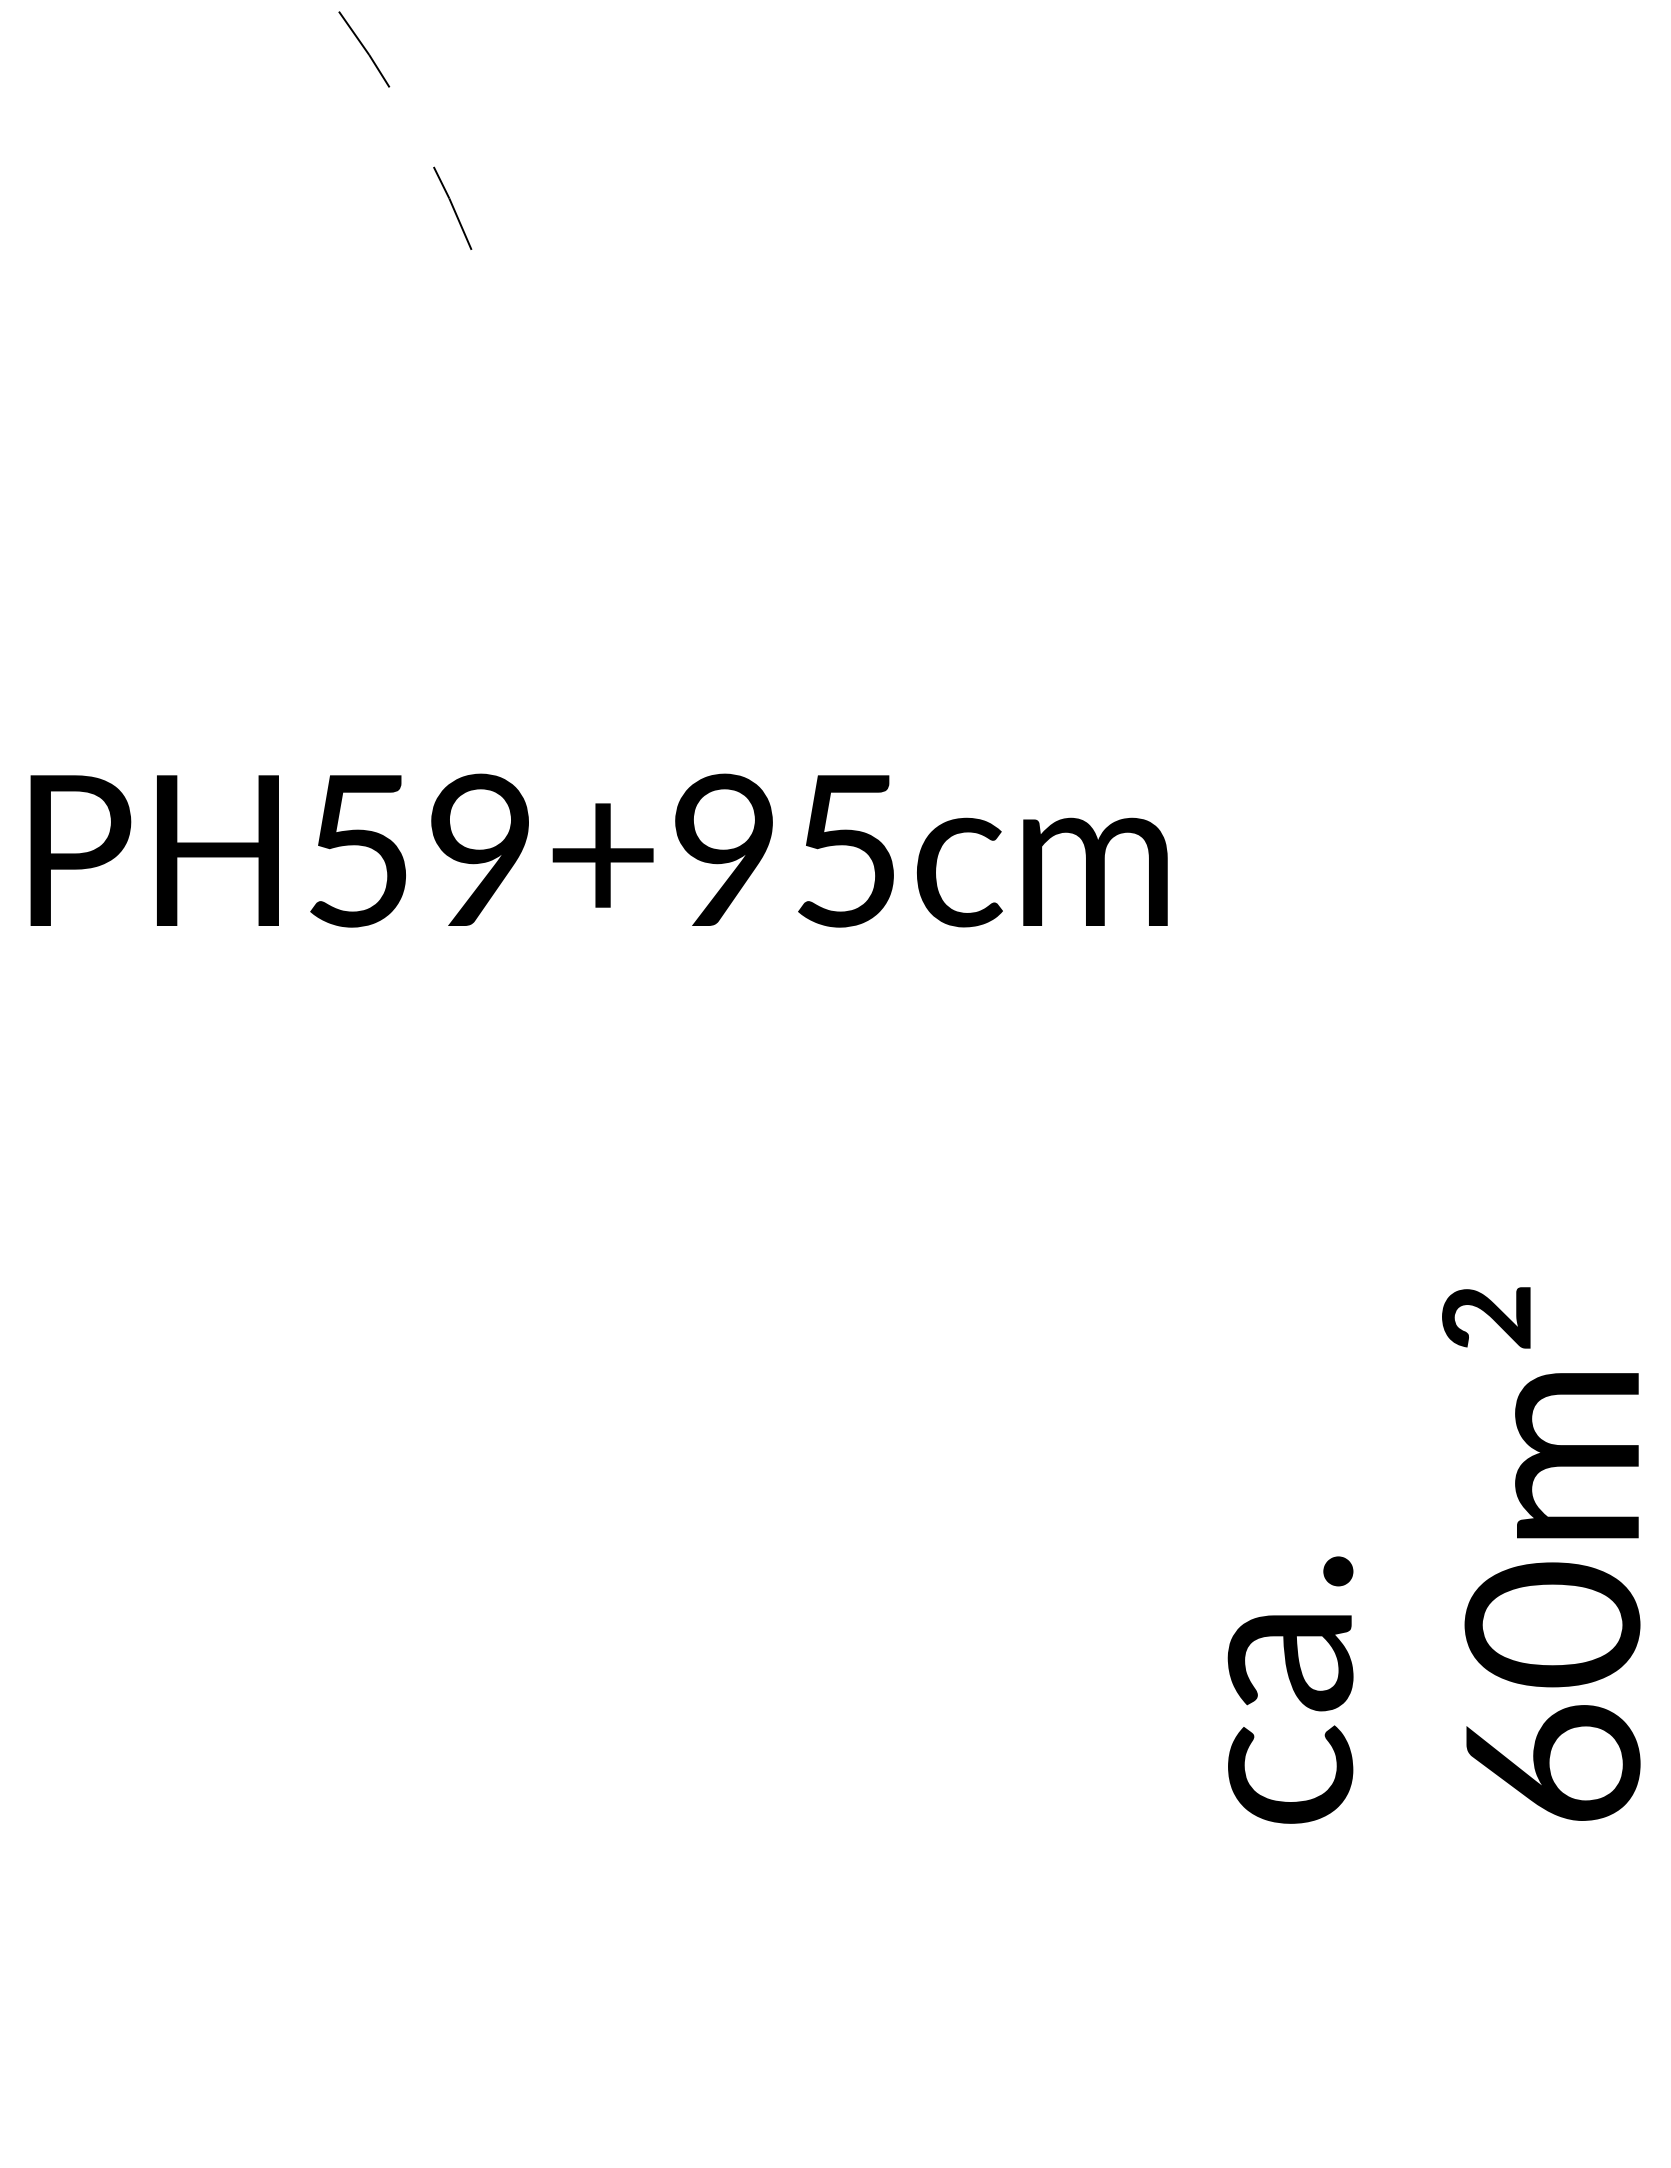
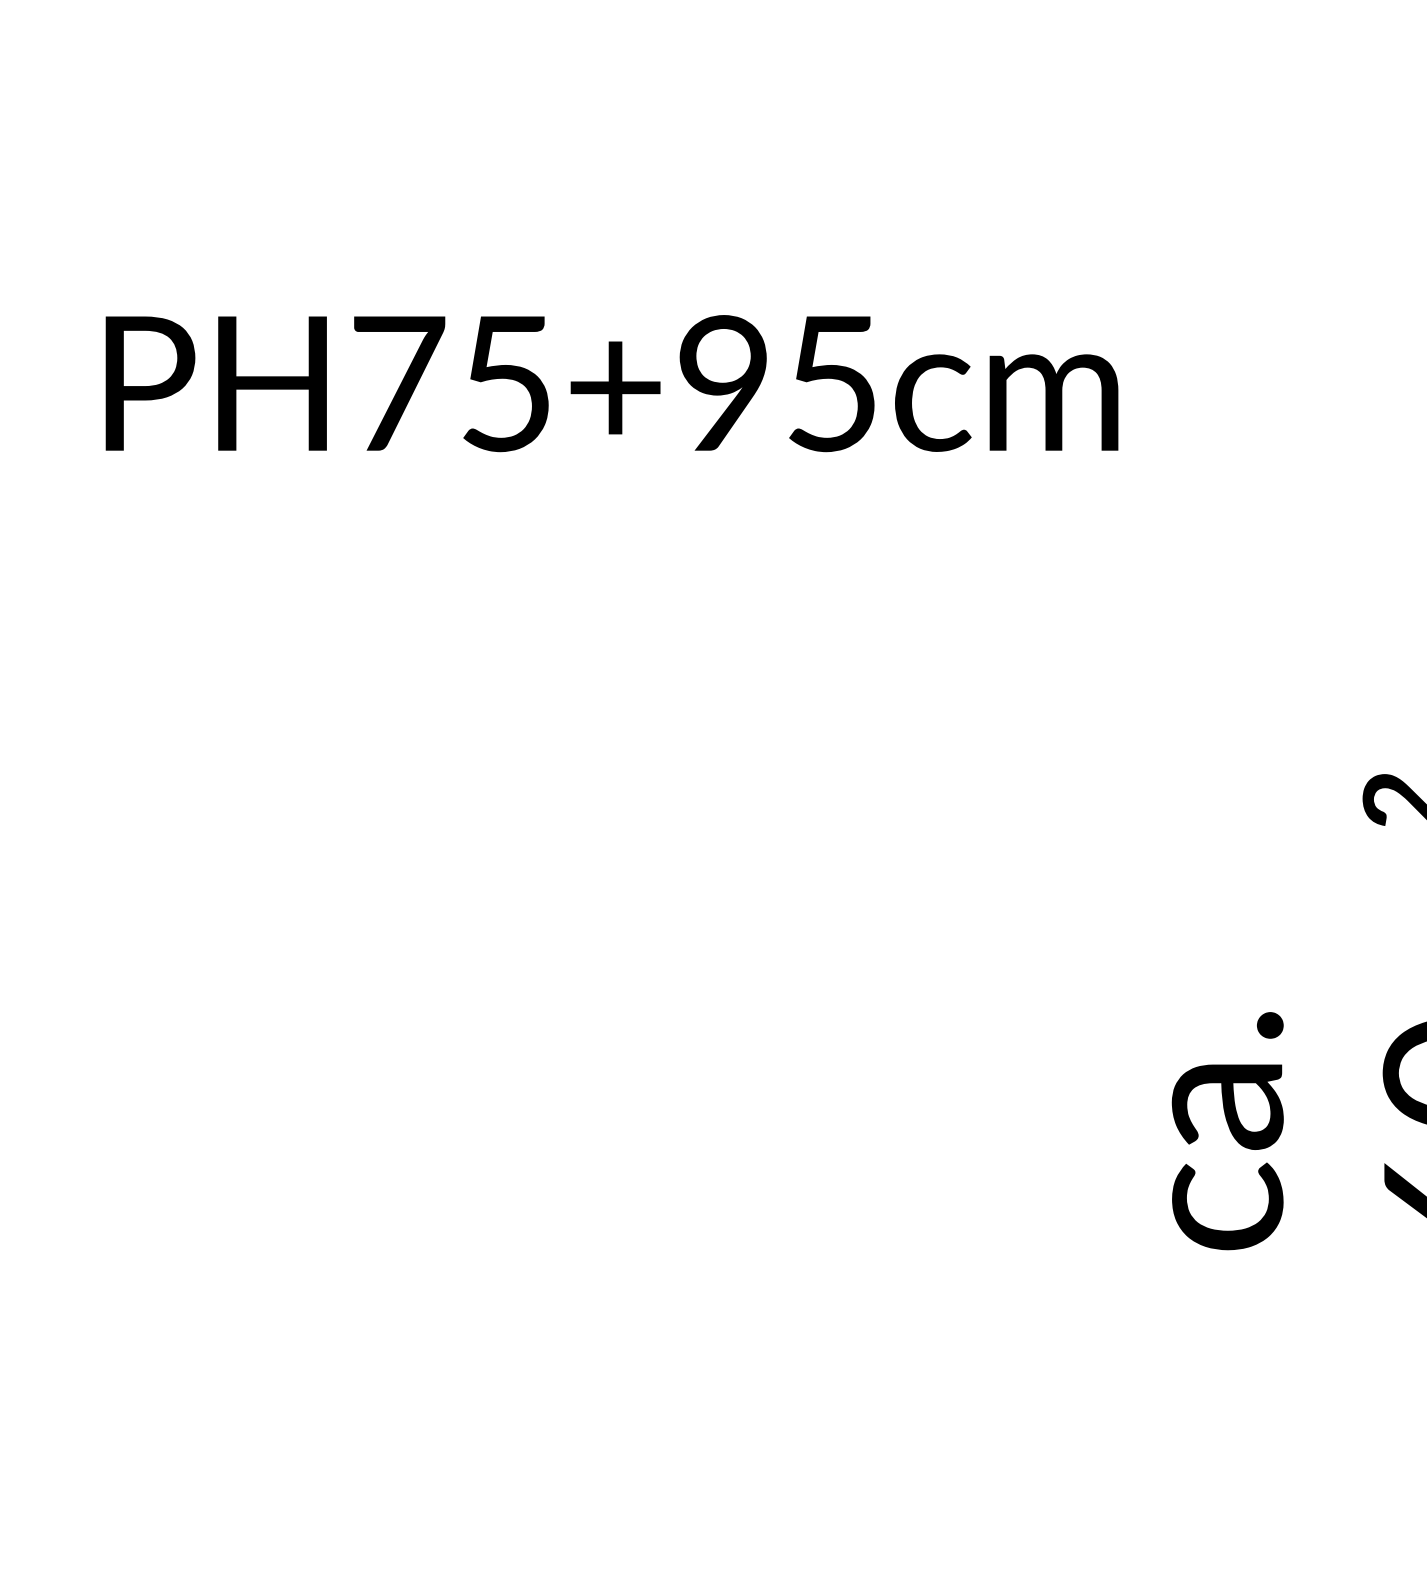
text: (418, 850) -> (451, 383), PH59+95cm -> PH75+95cm

